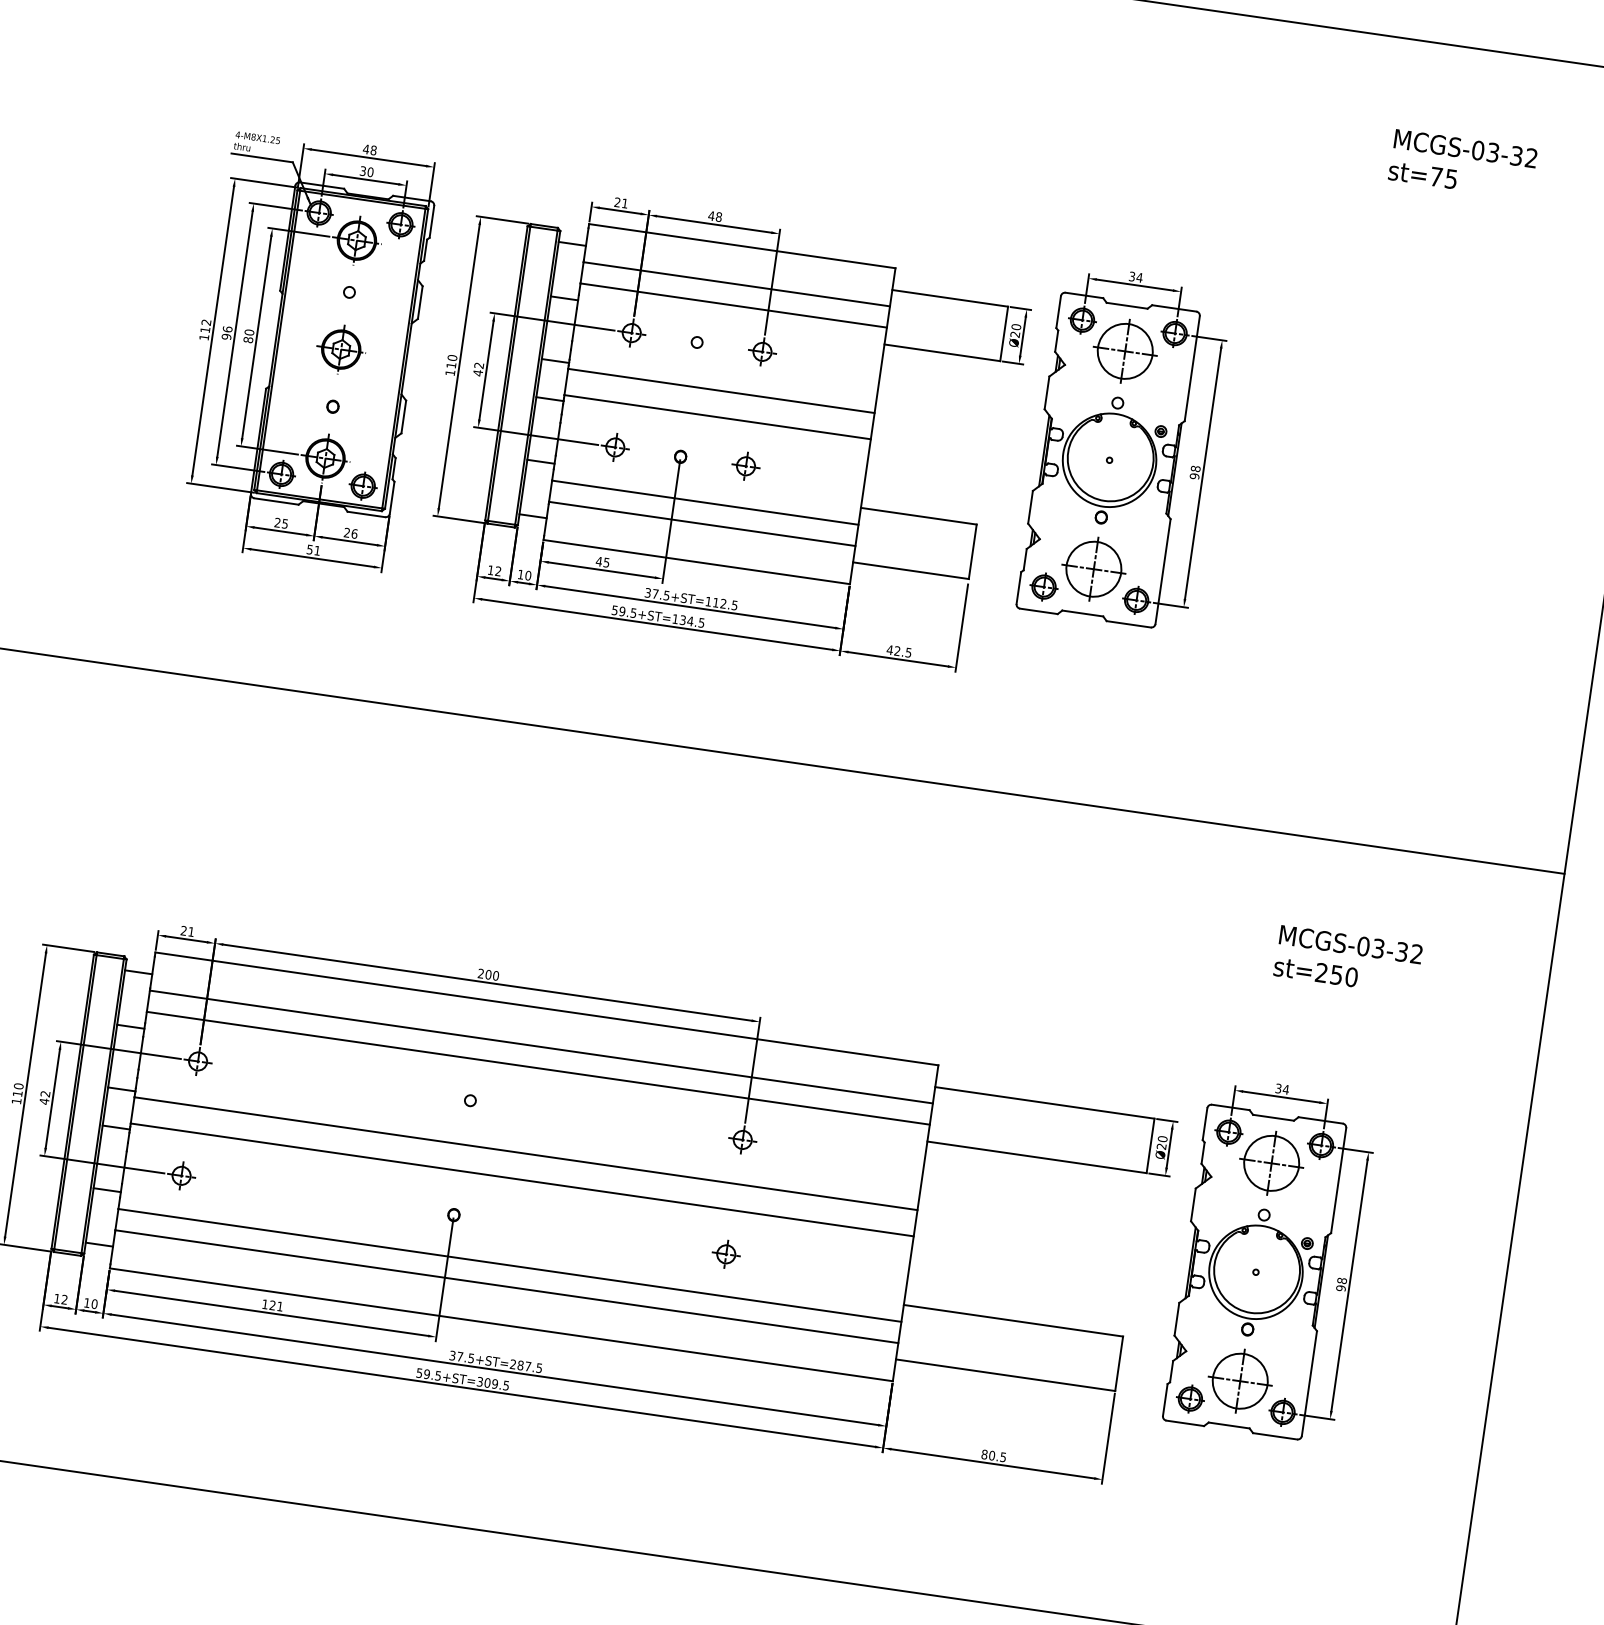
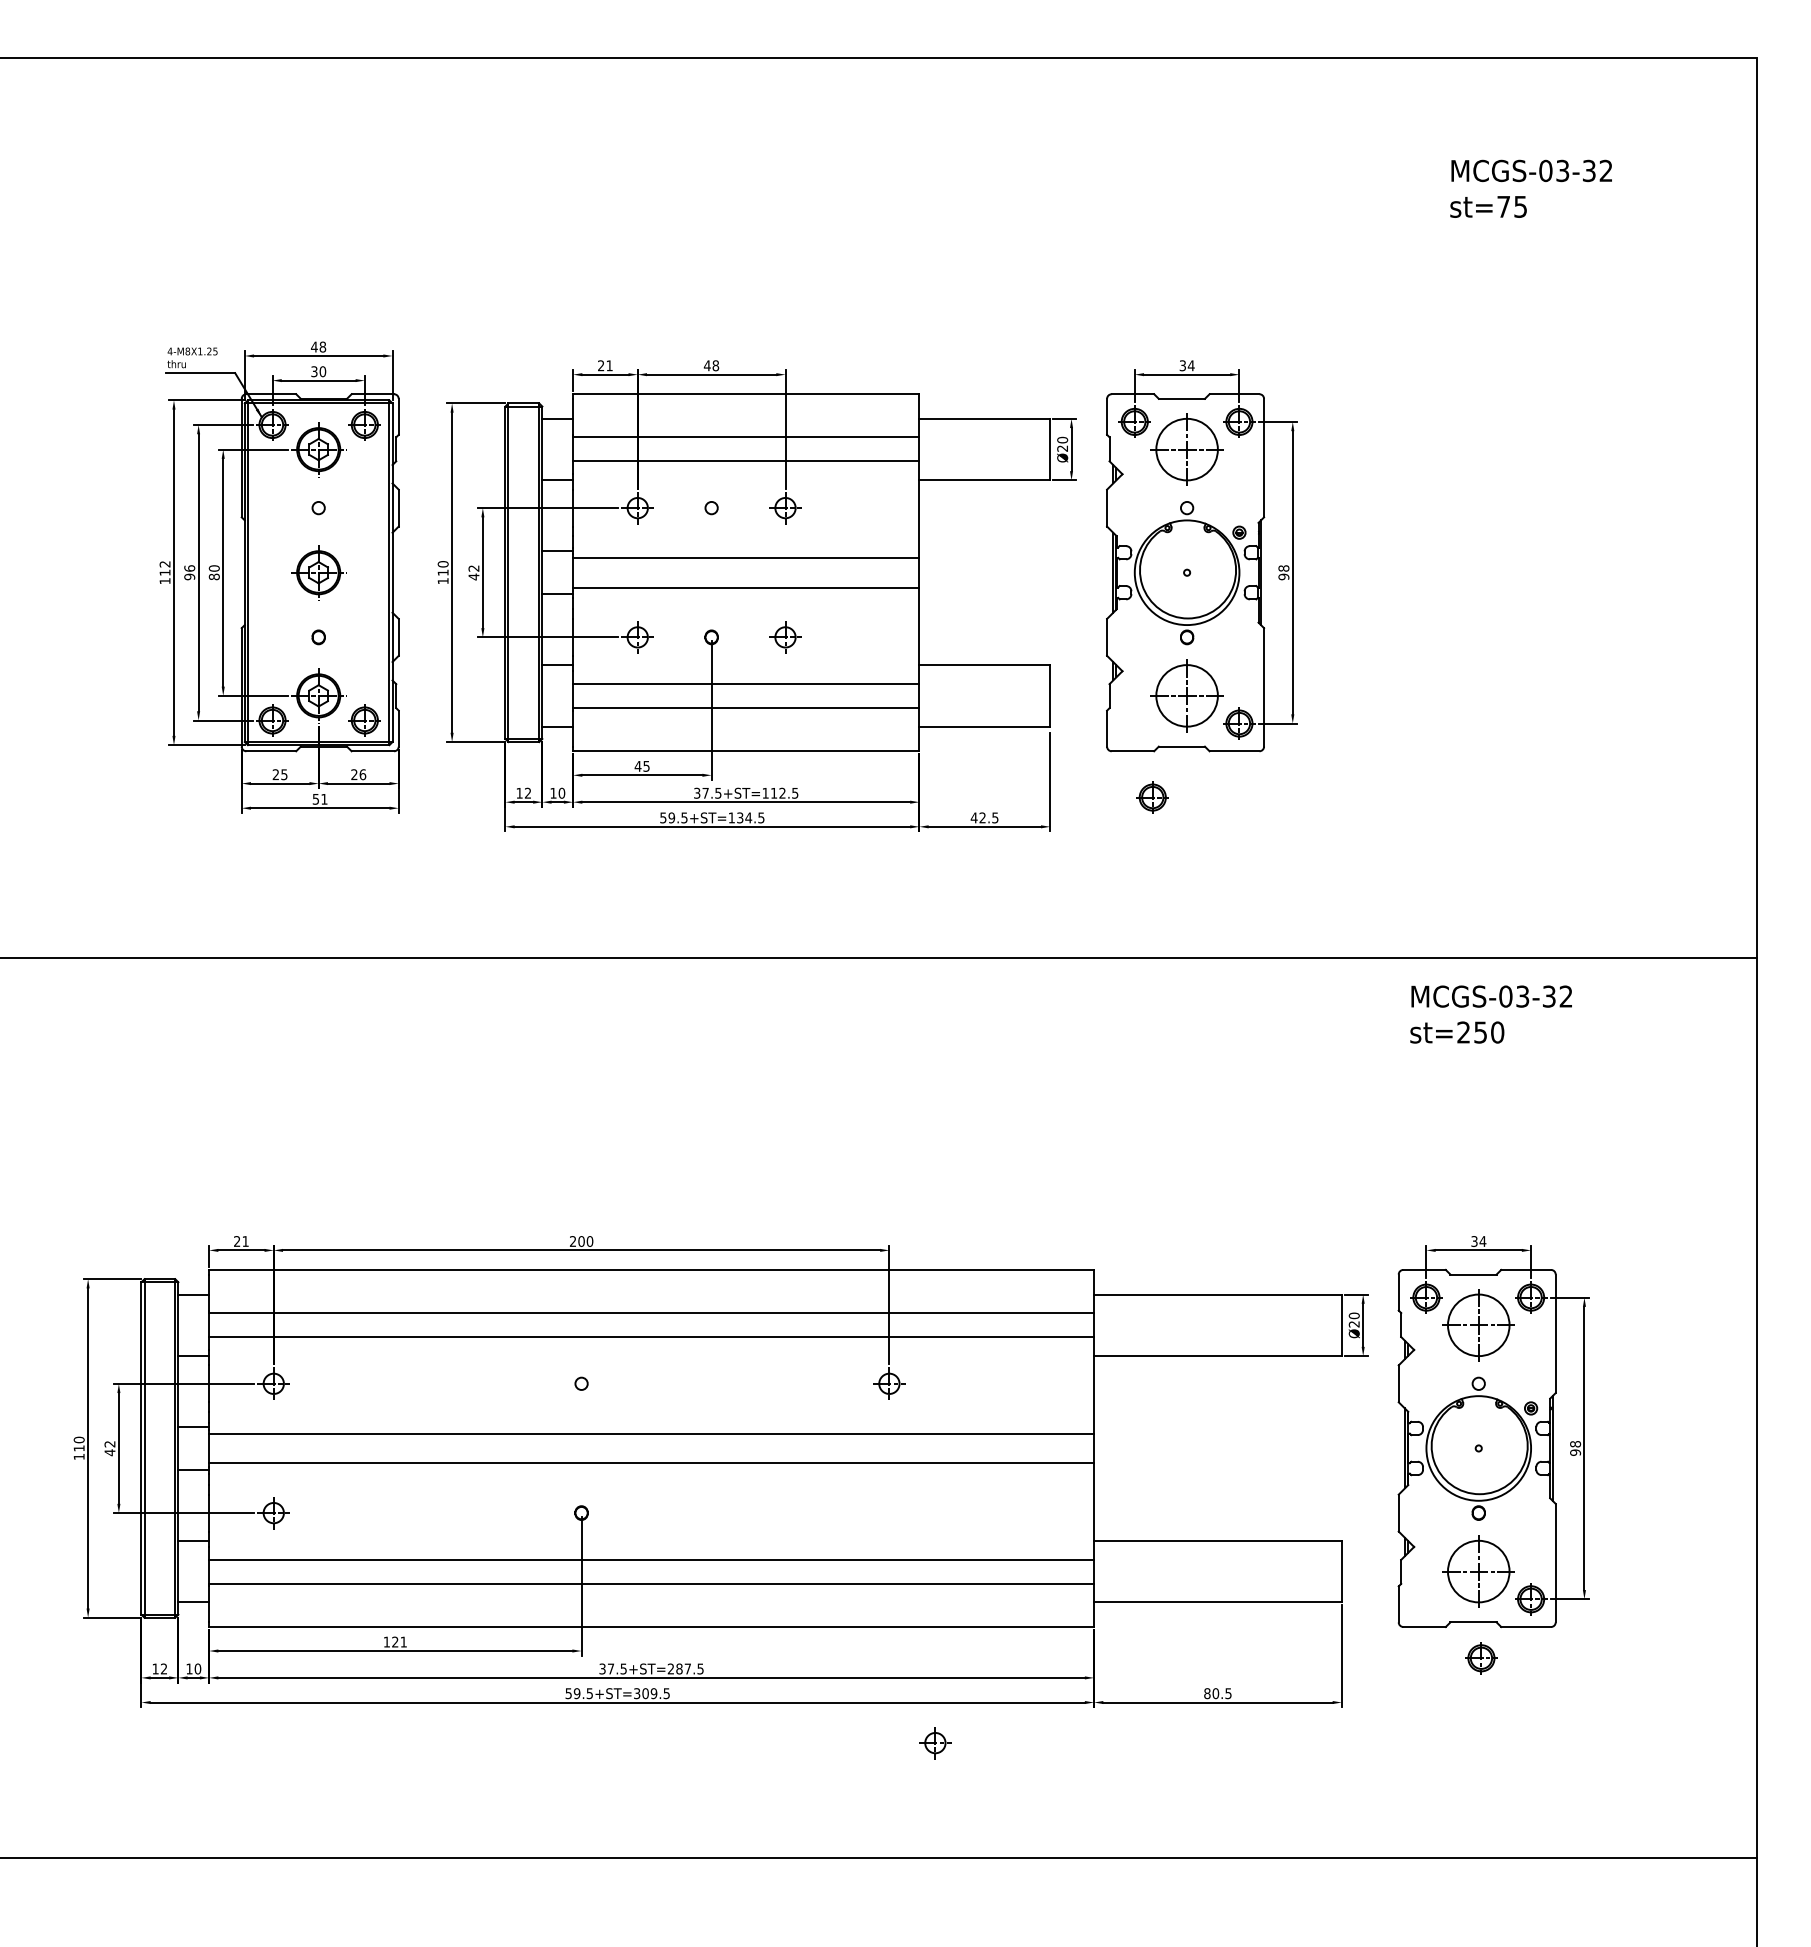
part: (1043, 586) -> (1152, 797), moved
text: (1347, 960) -> (1490, 1014), moved
part: (726, 1254) -> (935, 1743), moved
part: (1190, 1399) -> (1481, 1658), moved

